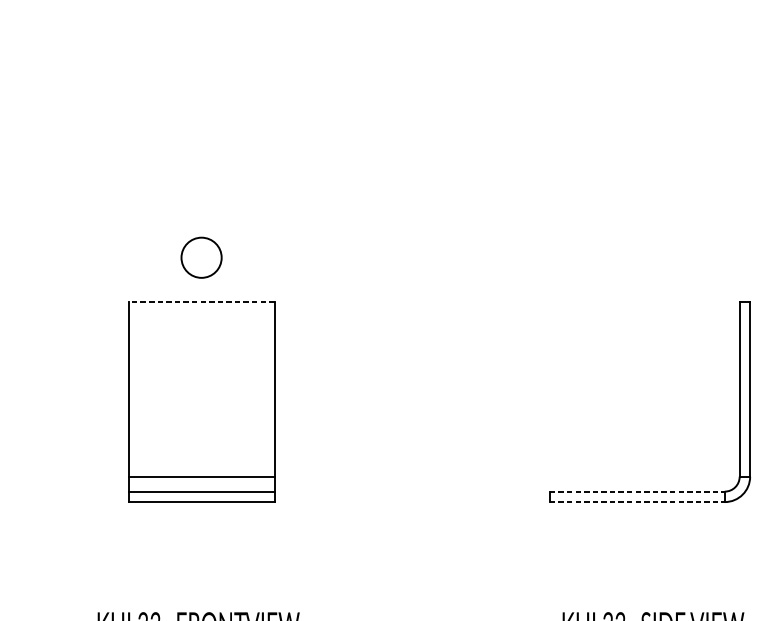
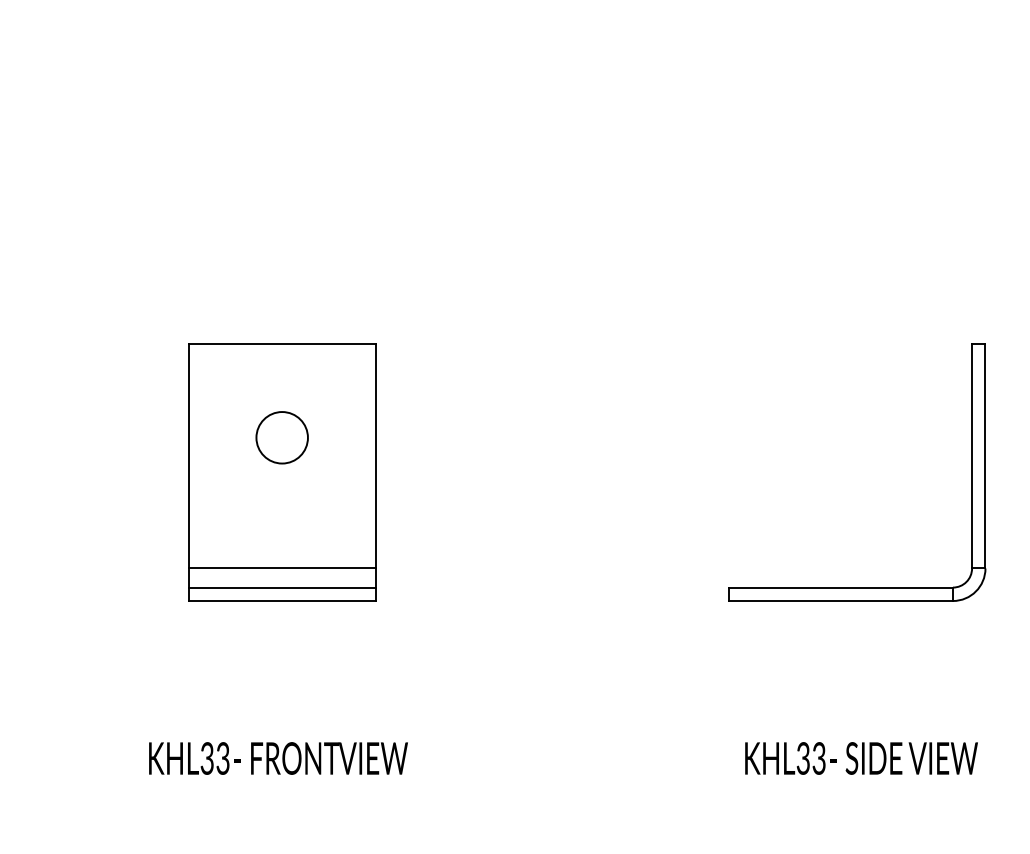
circle: (201, 257) -> (281, 437), moved
line: (201, 302) -> (282, 344), dashed -> solid
line: (637, 491) -> (841, 587), dashed -> solid
line: (637, 502) -> (841, 601), dashed -> solid

